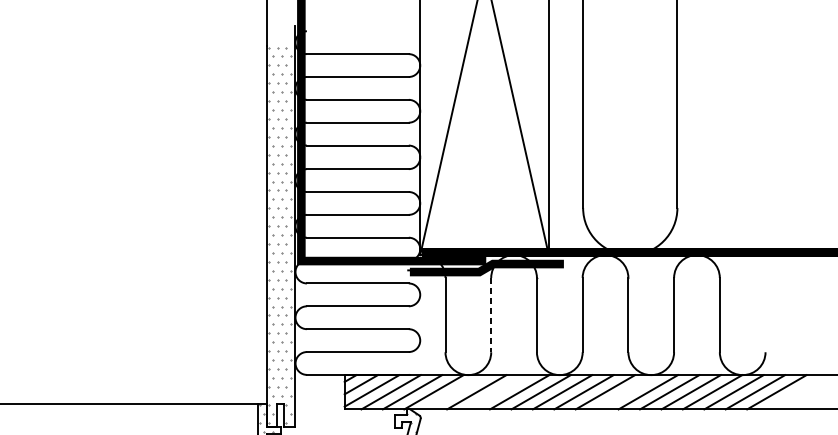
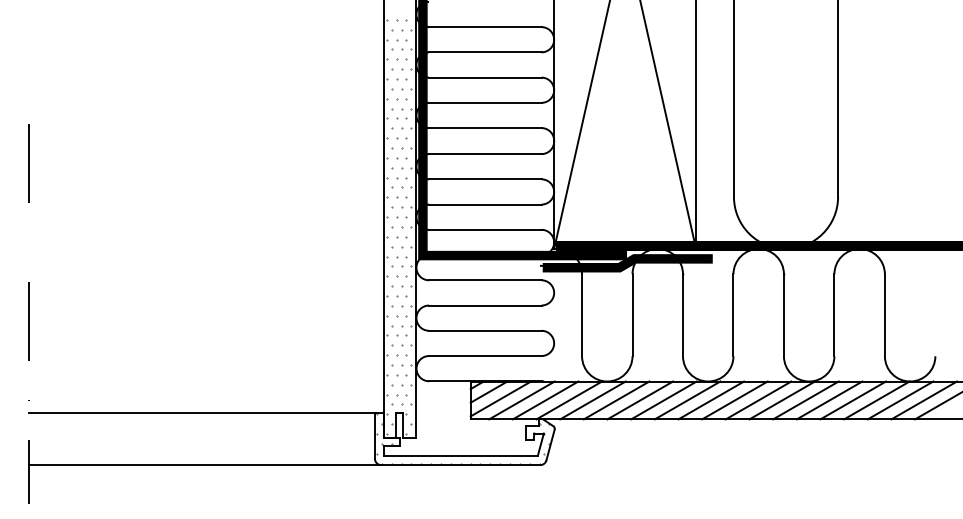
line: (491, 315) -> (632, 315), dashed -> solid
line: (454, 392) -> (592, 400), added
line: (498, 392) -> (640, 400), added
line: (627, 392) -> (782, 400), added

